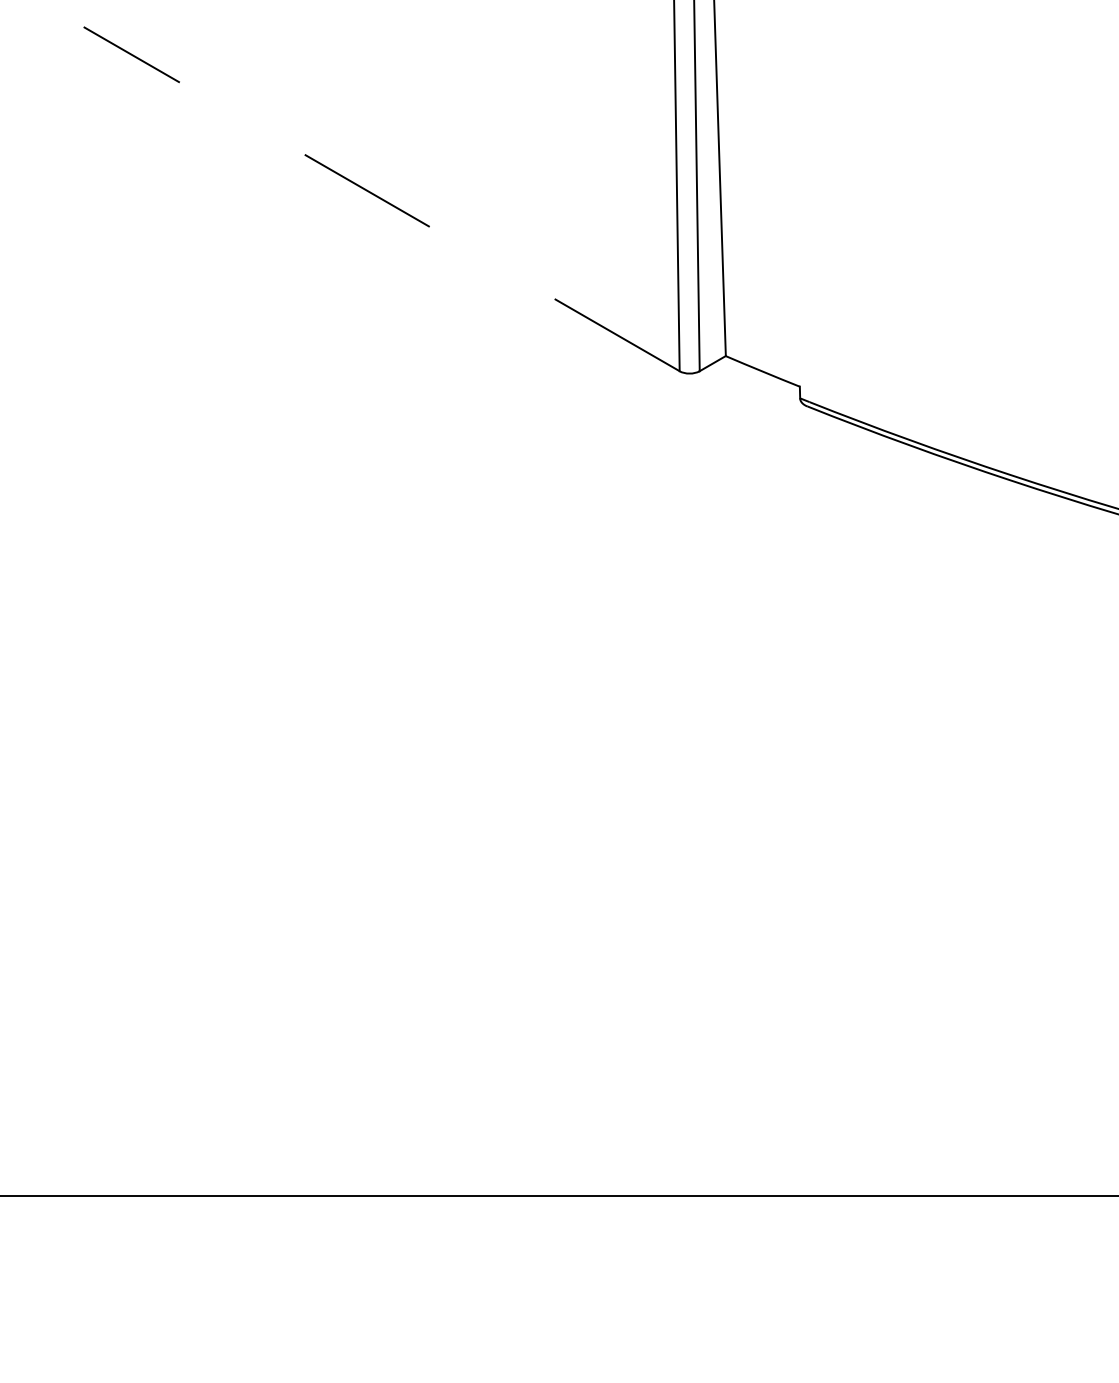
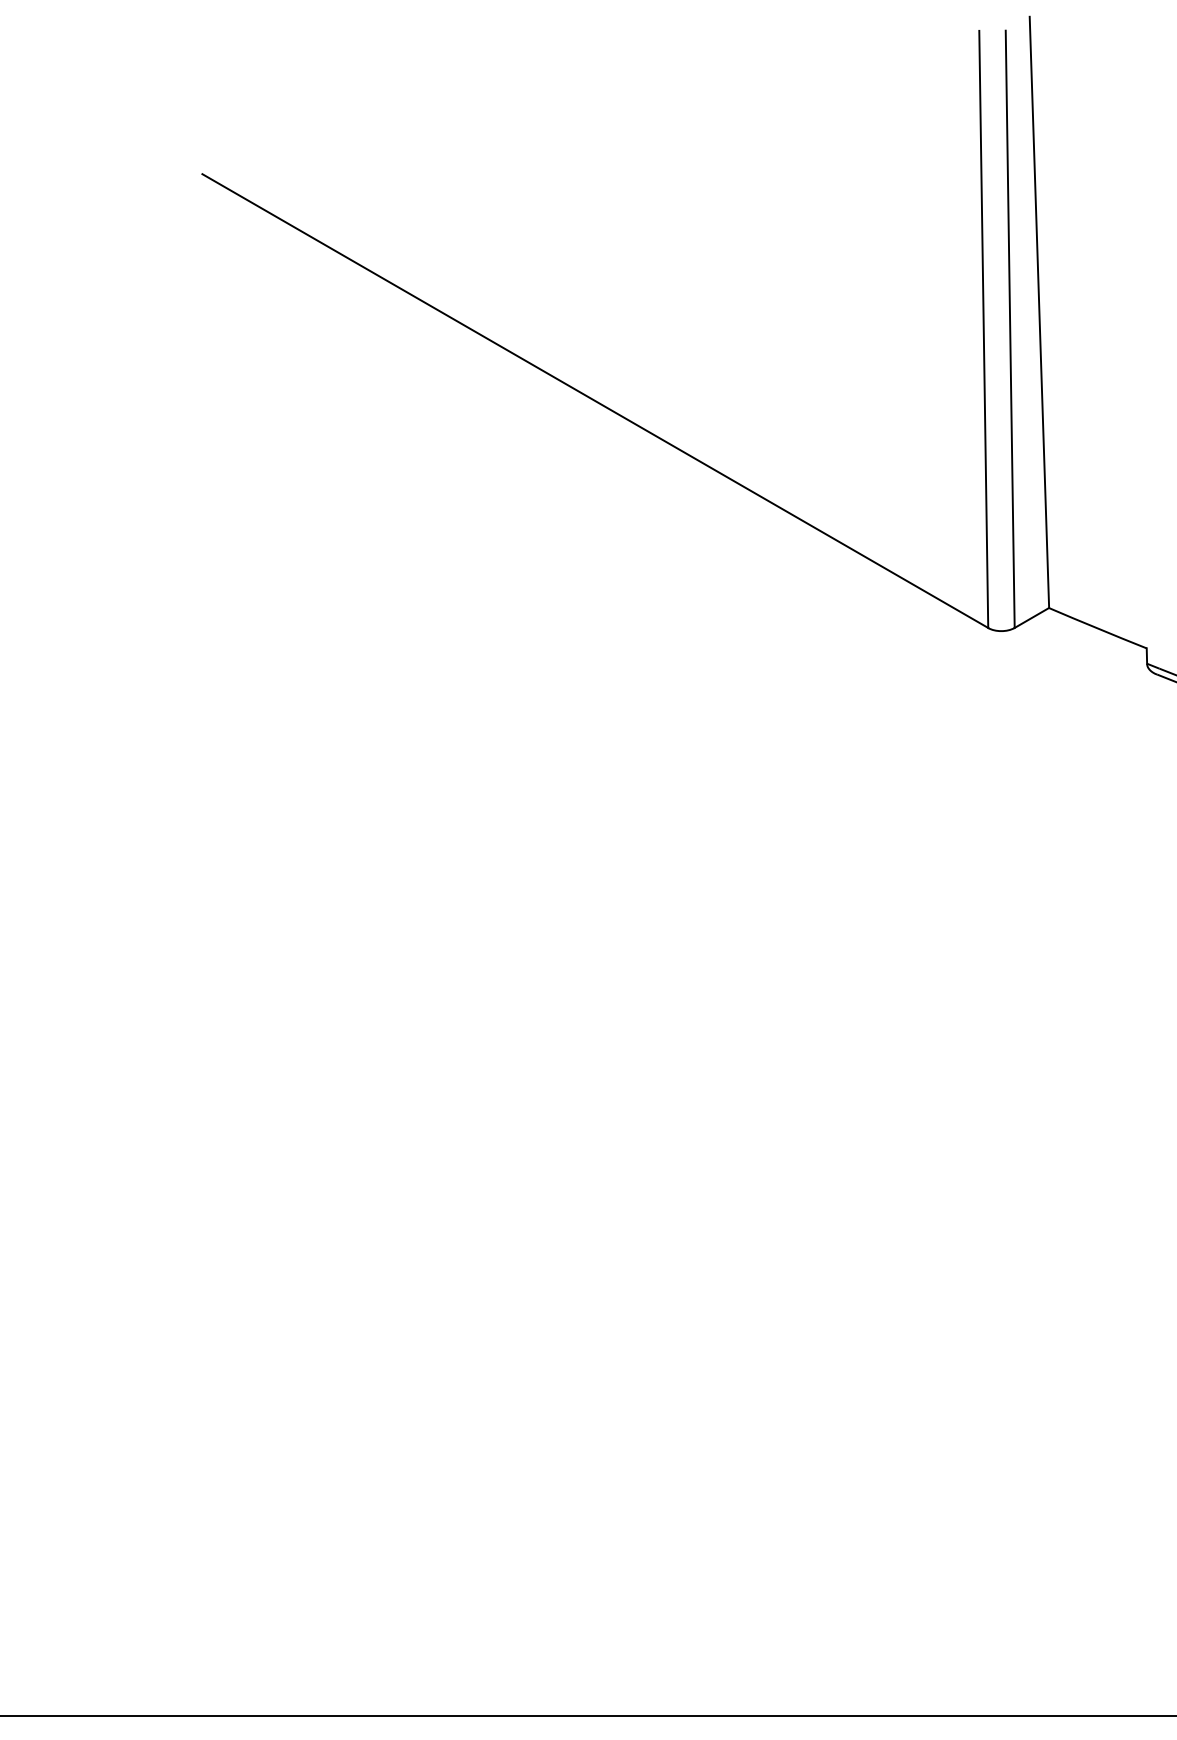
line: (381, 198) -> (595, 400), dashed -> solid

